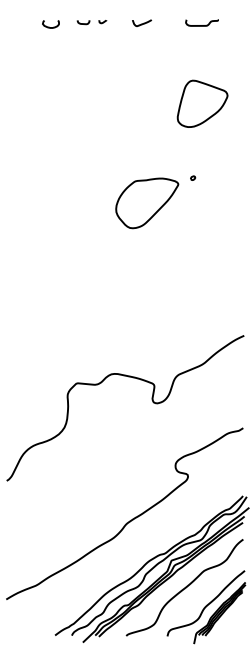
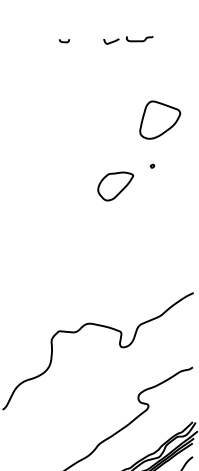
curve: (102, 22) -> (79, 40), removed
curve: (201, 25) -> (139, 40), moved
curve: (49, 26) -> (37, 44), removed
part: (202, 103) -> (160, 119), moved
part: (147, 203) -> (115, 186), size x0.7

